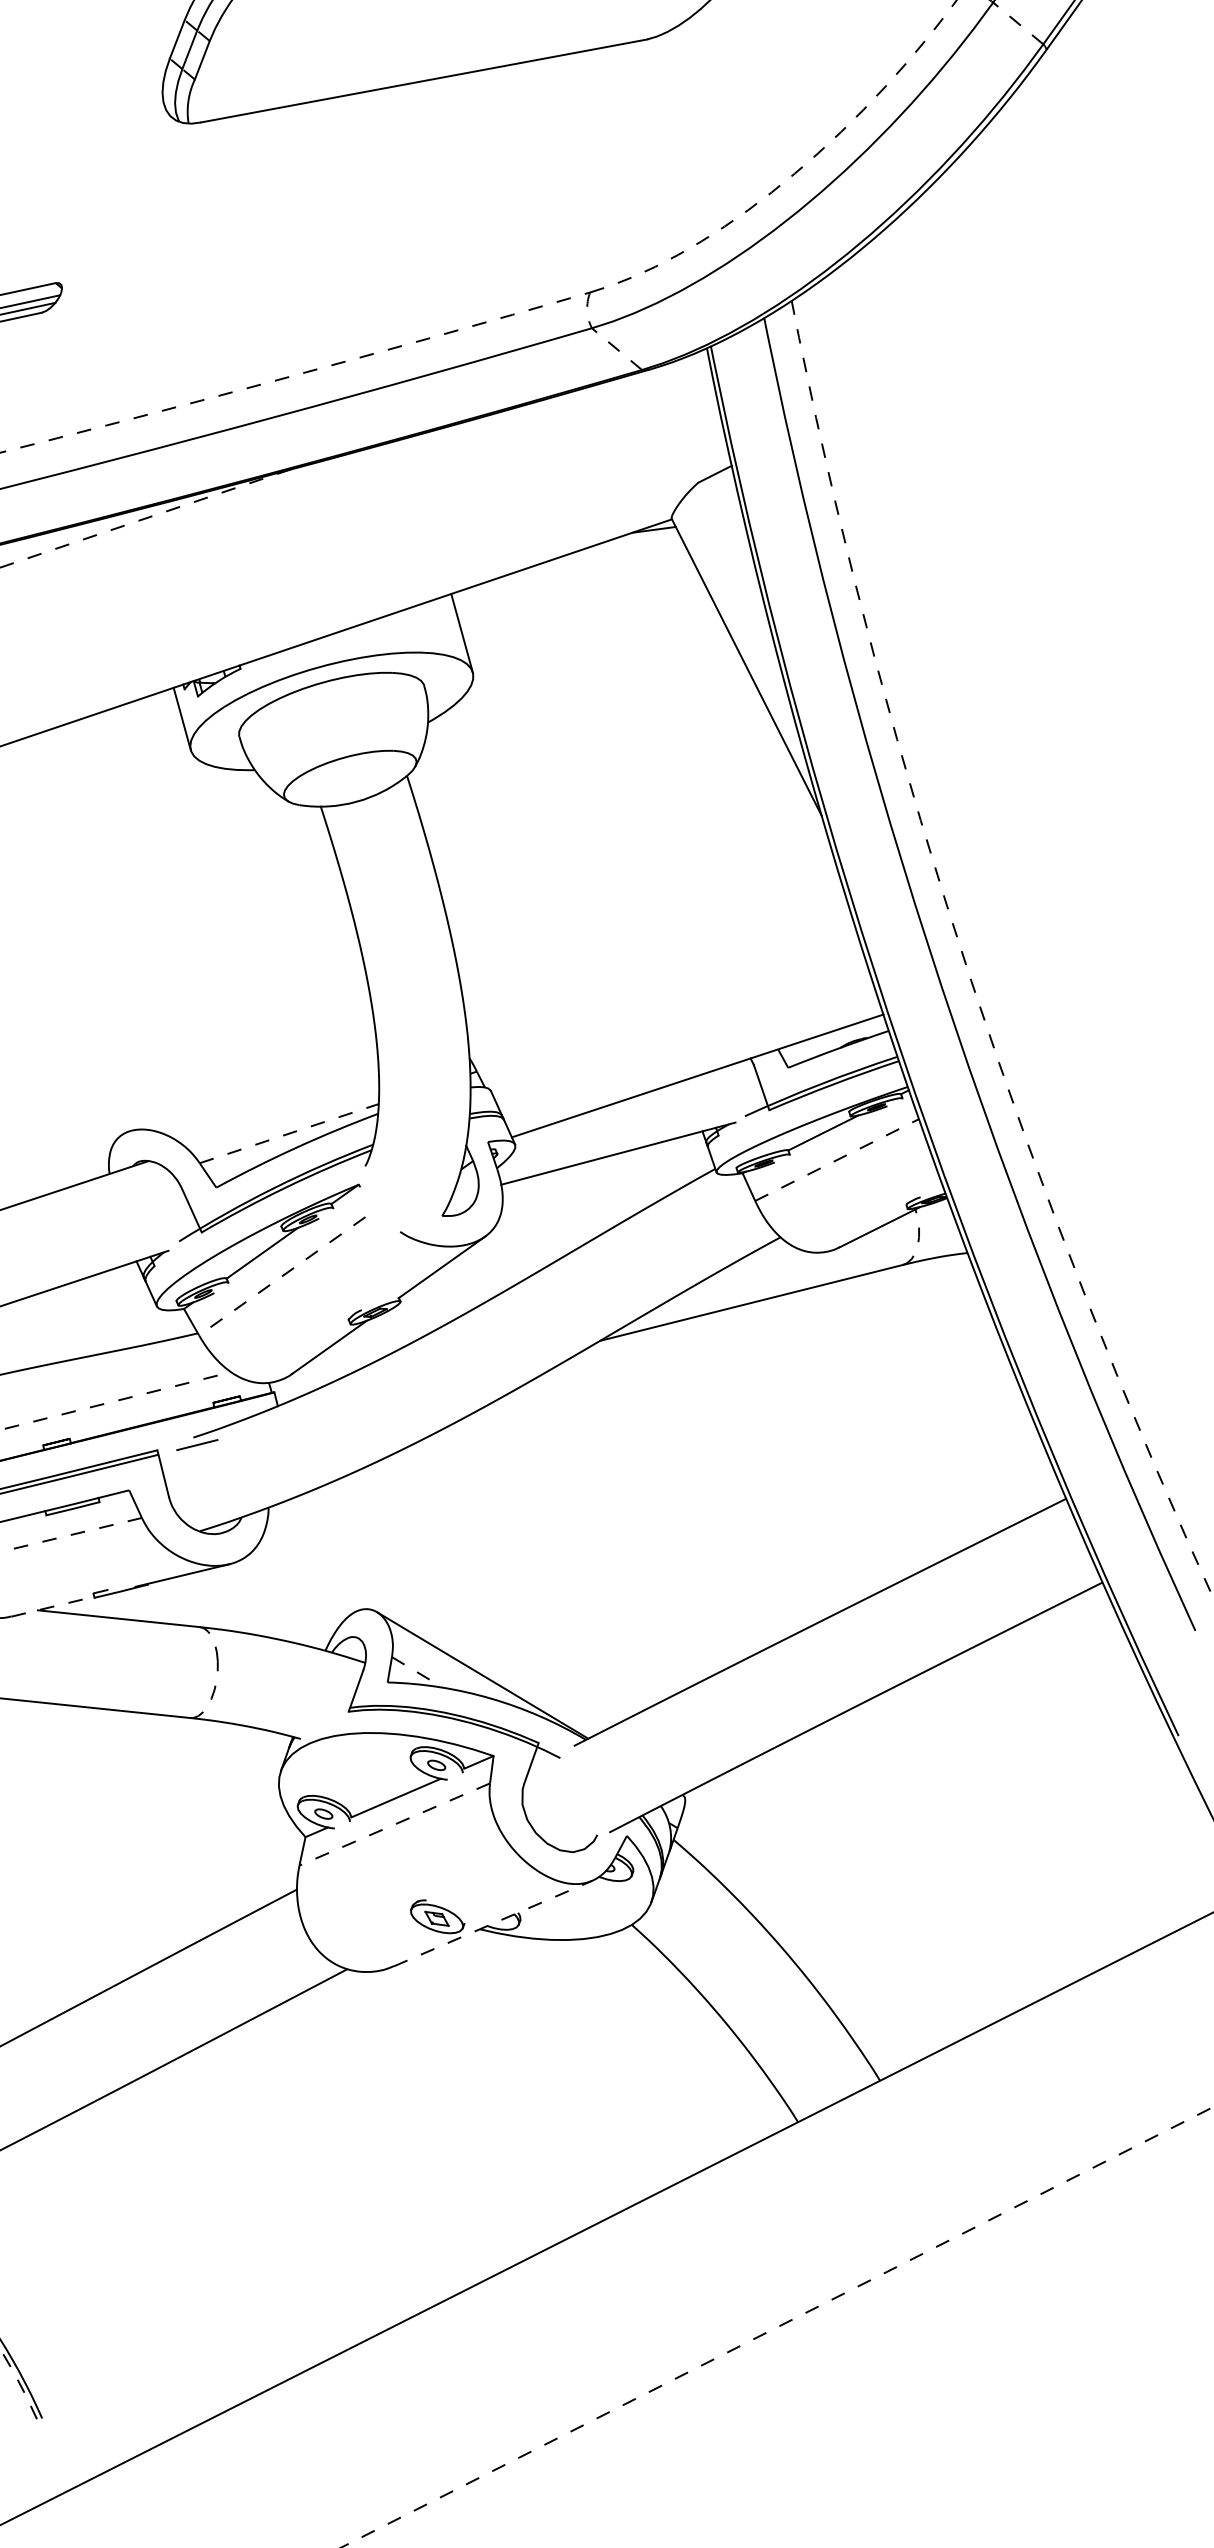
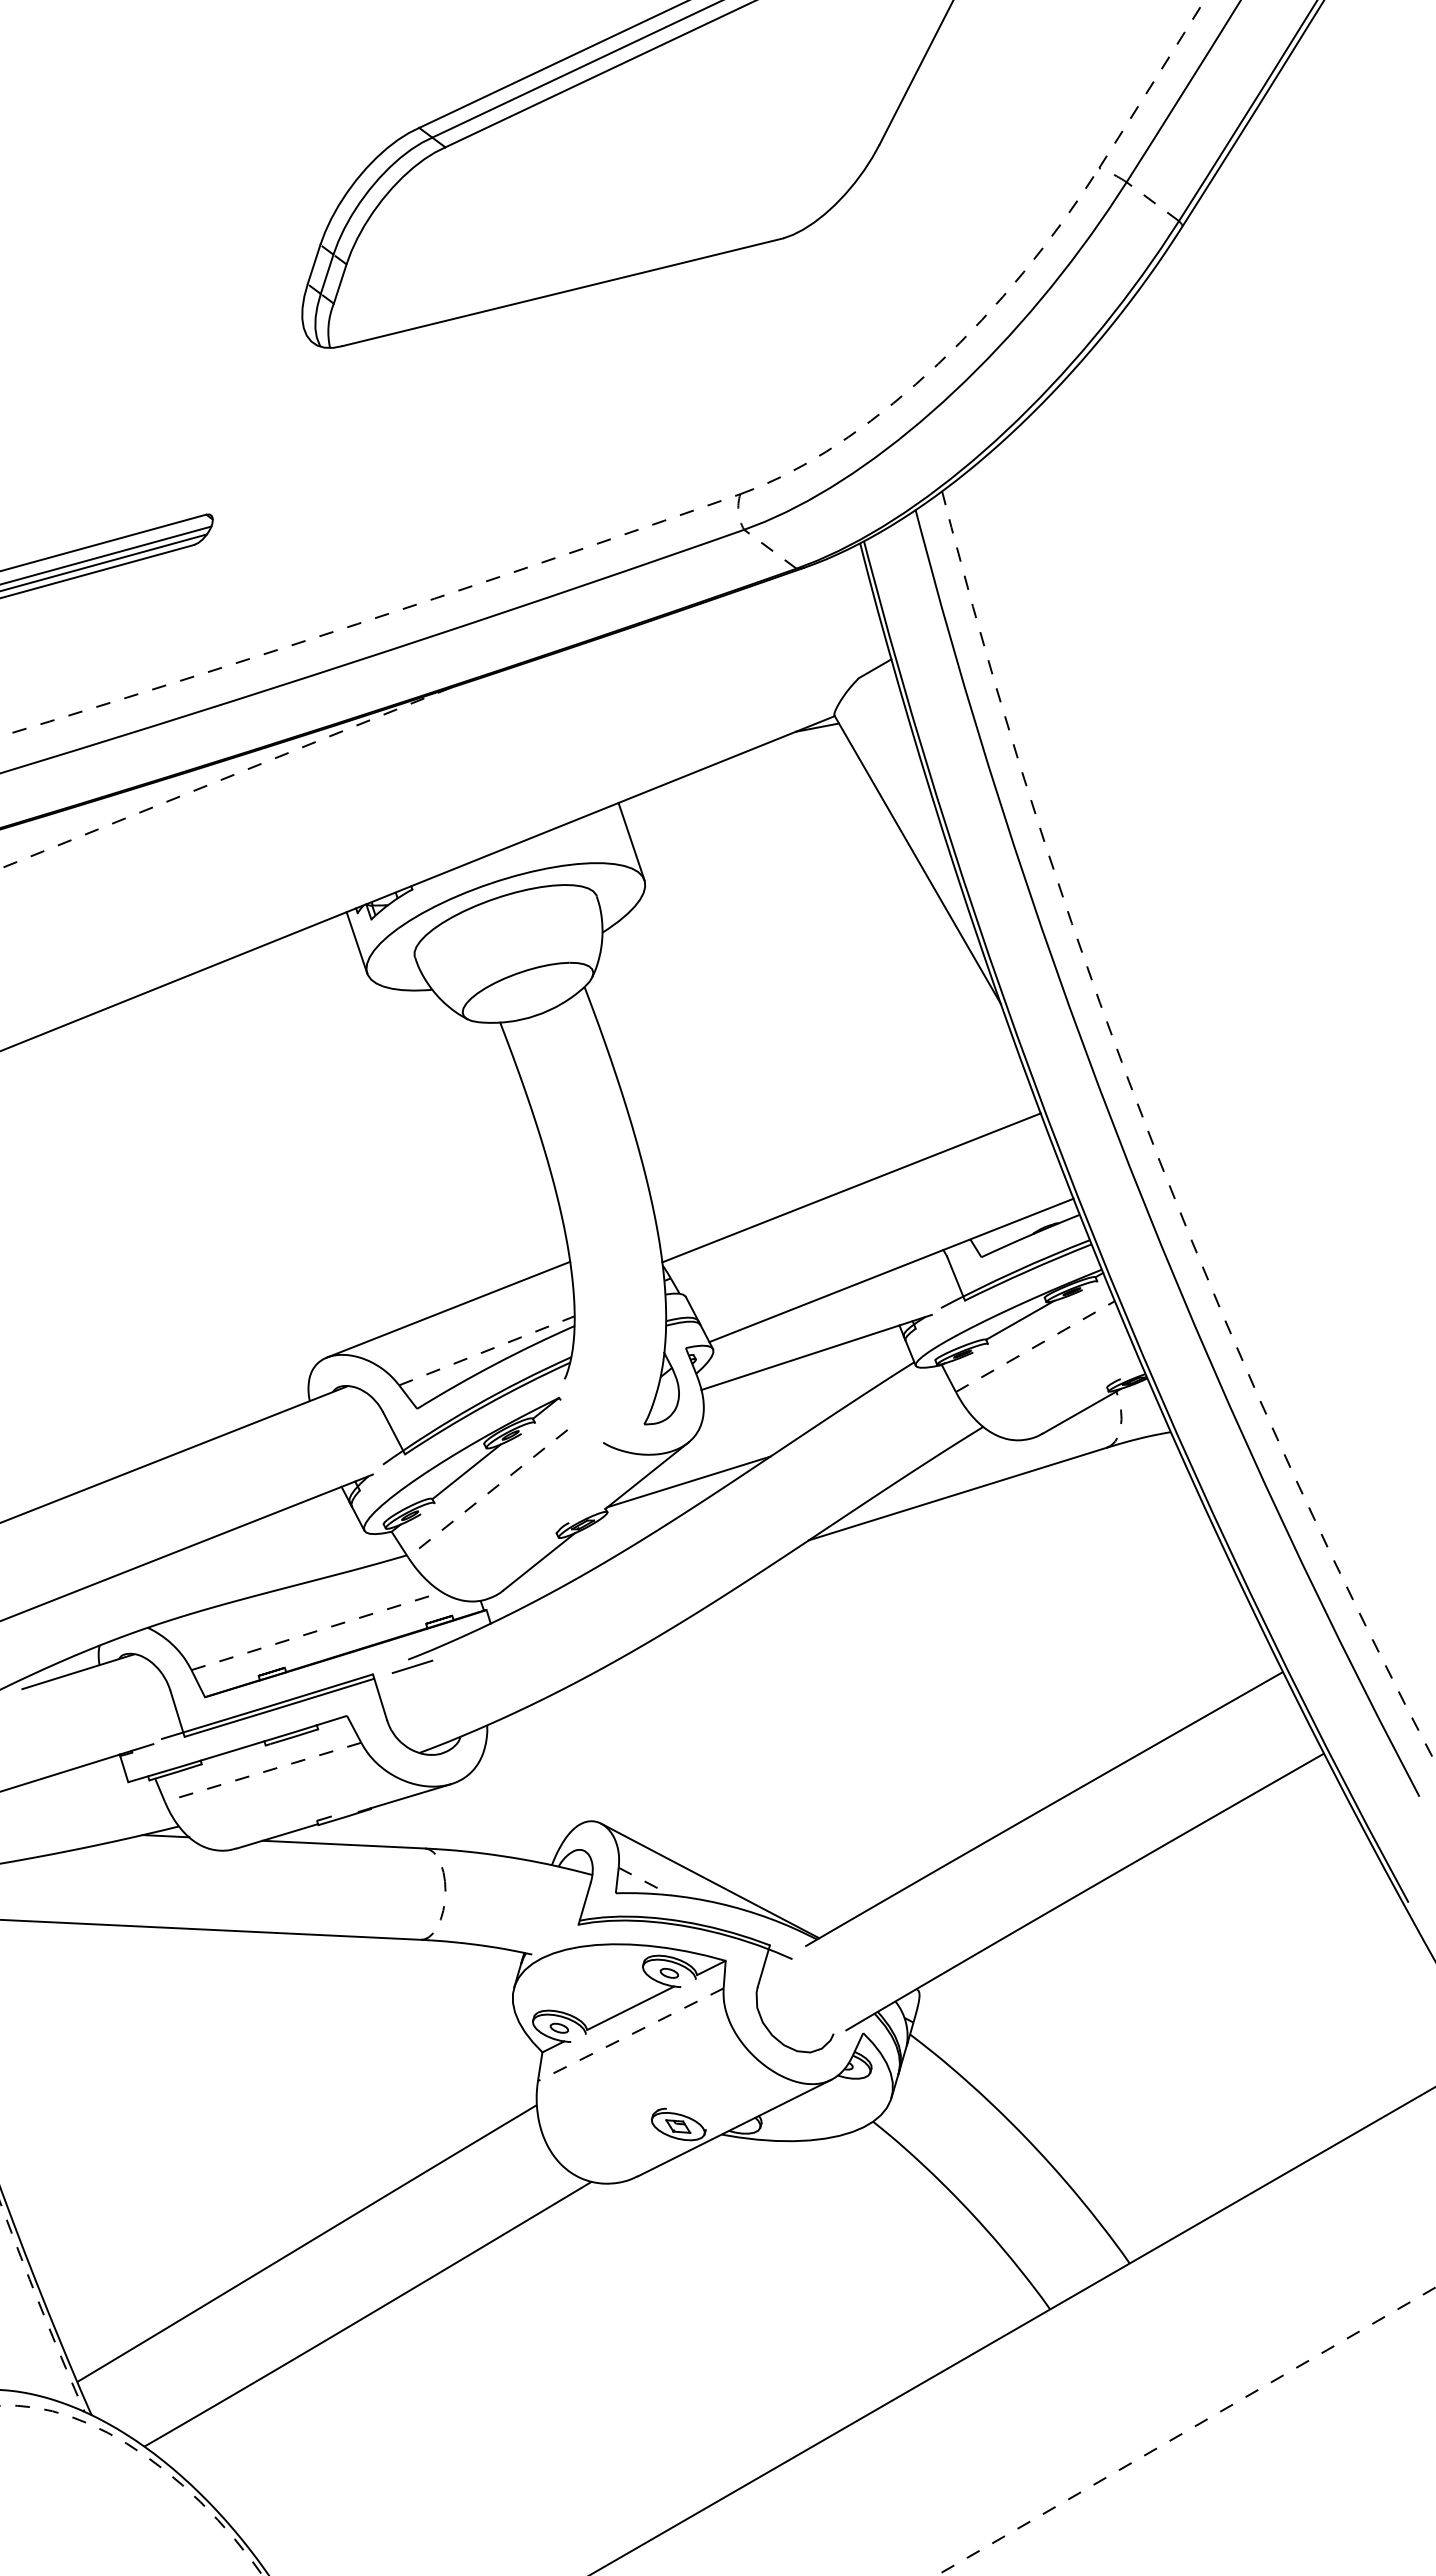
line: (662, 990) -> (851, 1187), added
line: (253, 1090) -> (448, 1309), added
line: (483, 1275) -> (688, 1481), added
line: (53, 1606) -> (277, 1836), dashed -> solid
line: (493, 1923) -> (734, 2128), dashed -> solid

